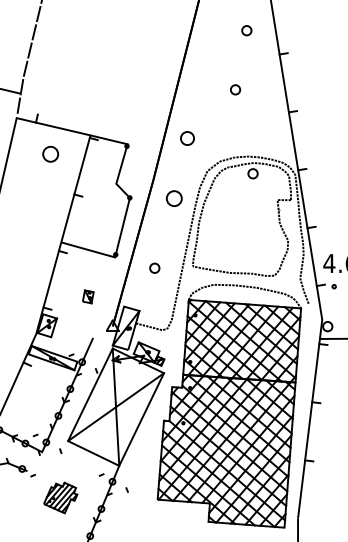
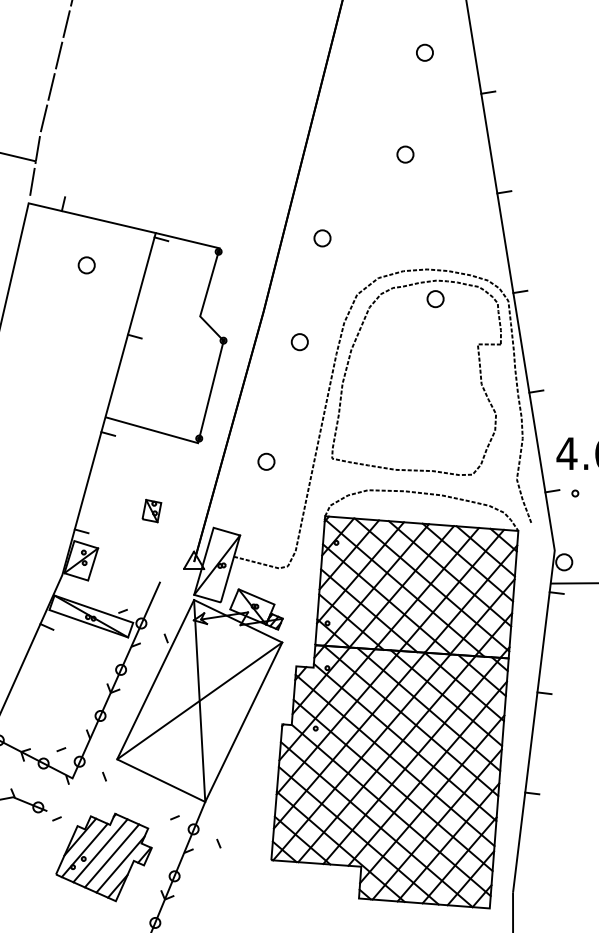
part: (186, 138) -> (321, 238), size x0.71
part: (49, 153) -> (85, 264), size x0.62
part: (173, 198) -> (298, 341), size x0.62
part: (60, 497) -> (104, 856), size x1.67

